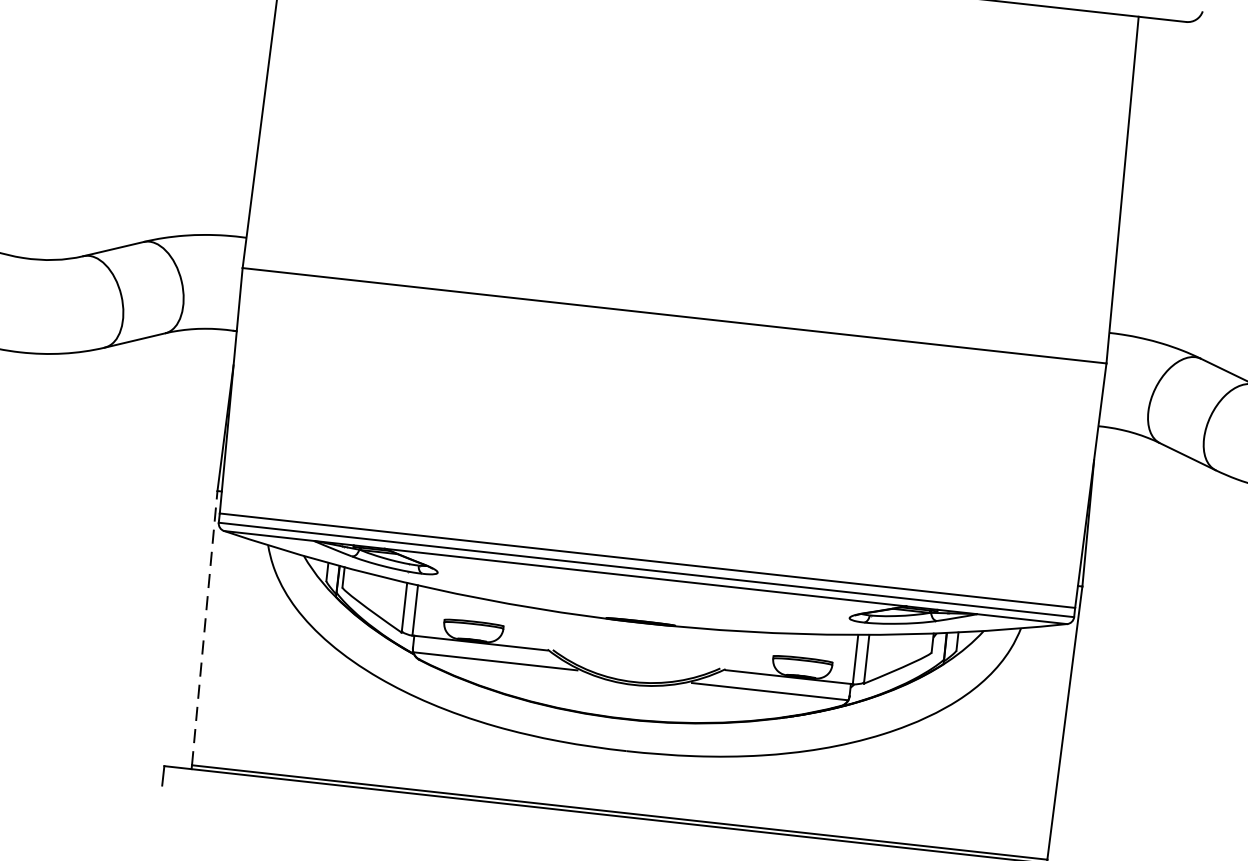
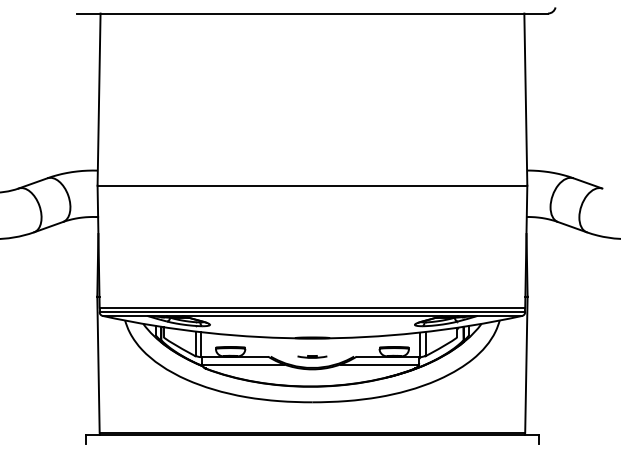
line: (204, 627) -> (98, 364), dashed -> solid
line: (636, 659) -> (312, 356), added

